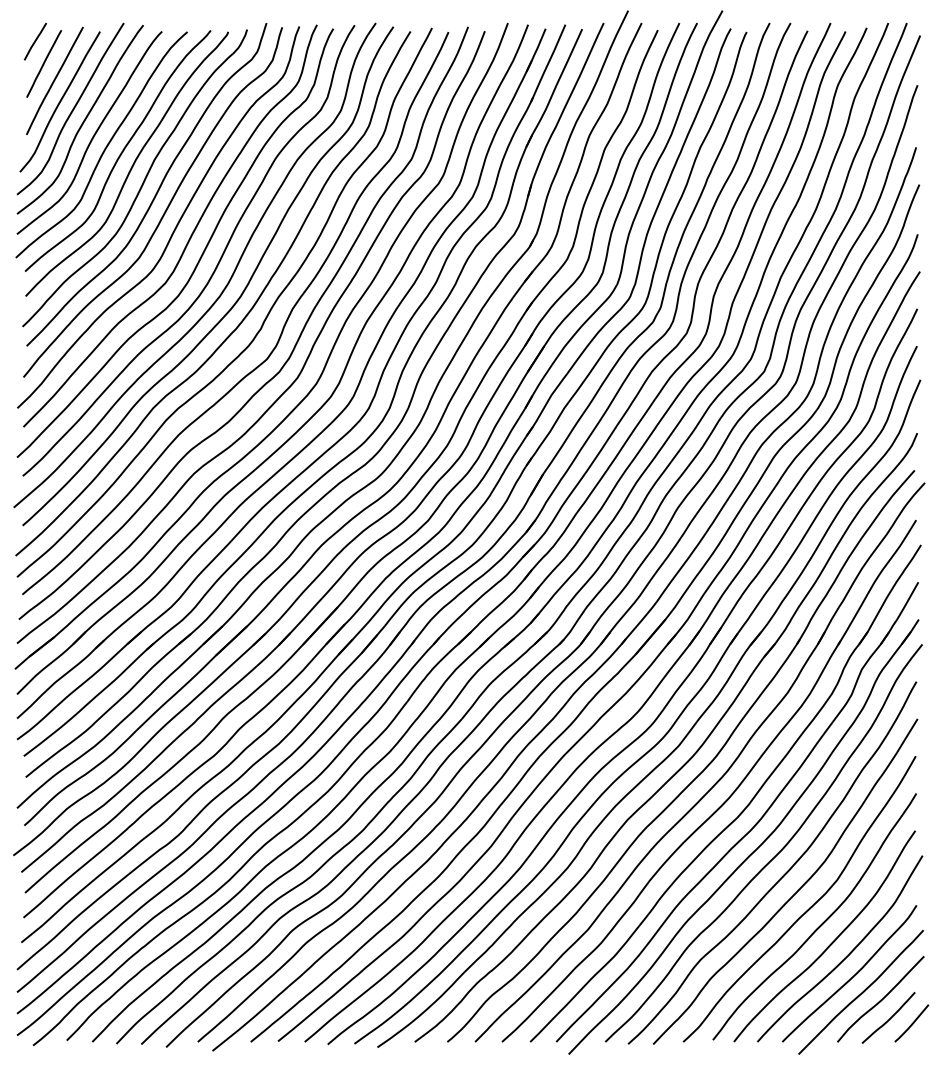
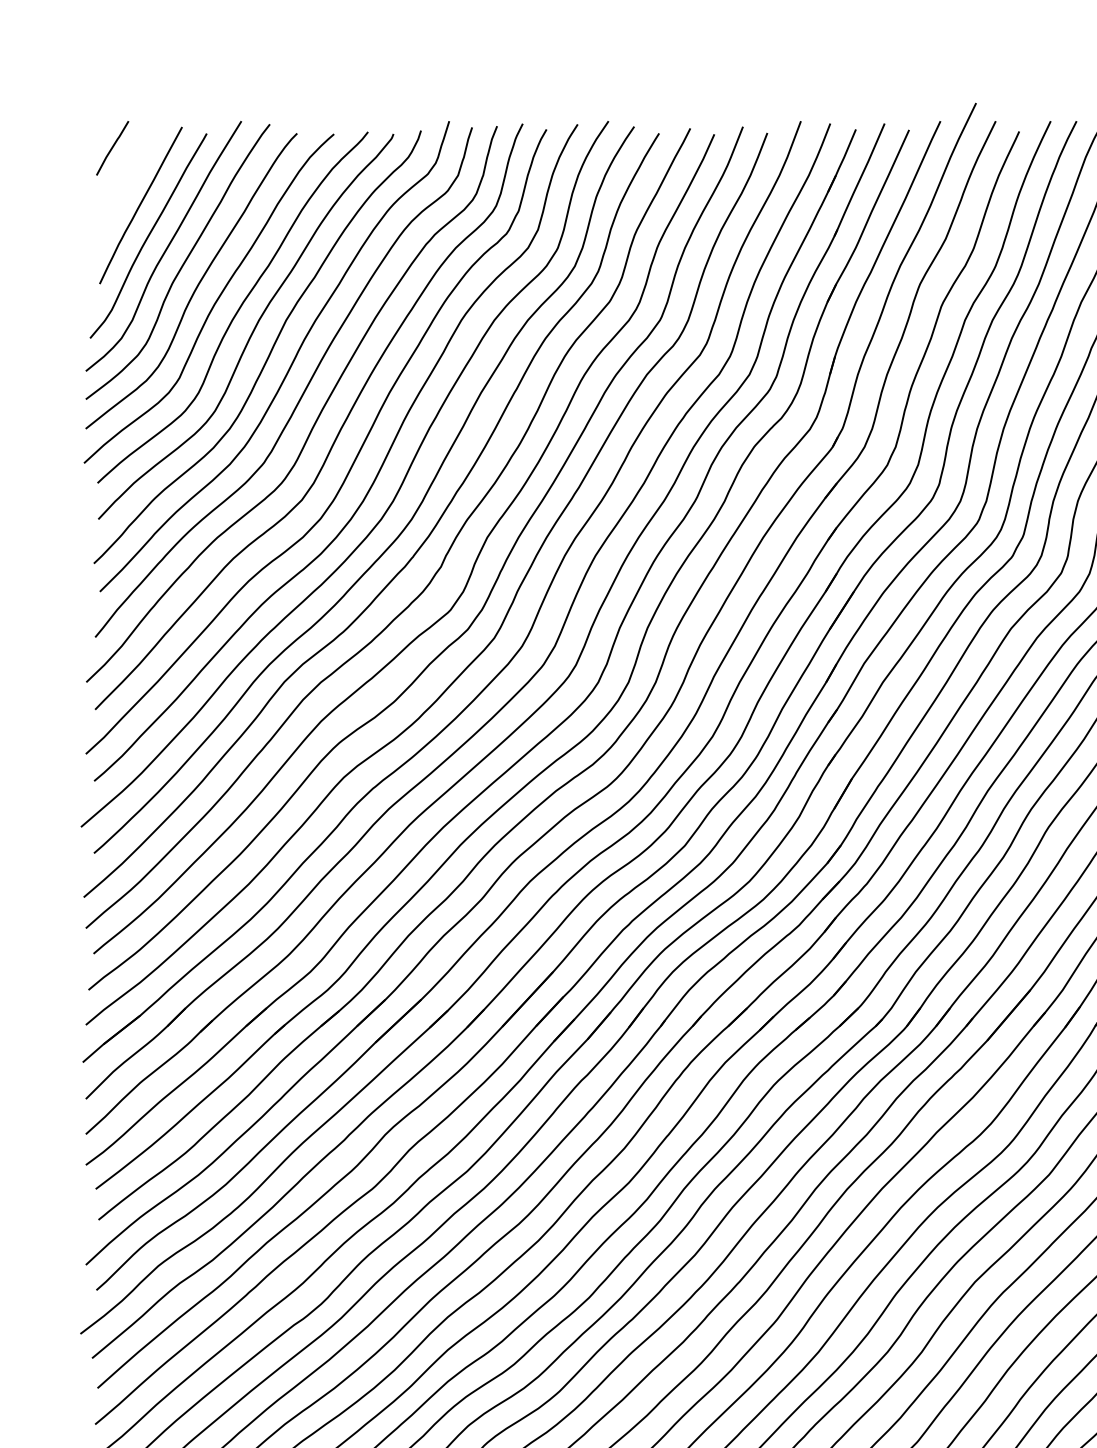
line: (44, 63) -> (125, 180), removed

